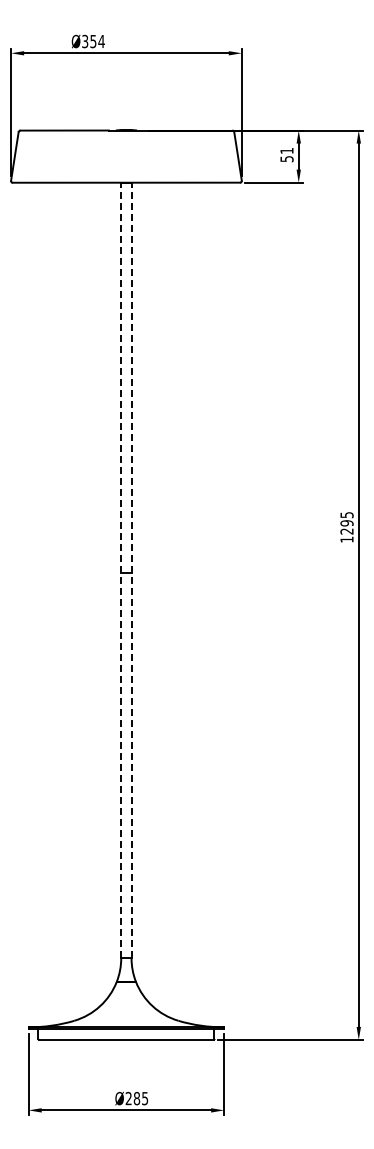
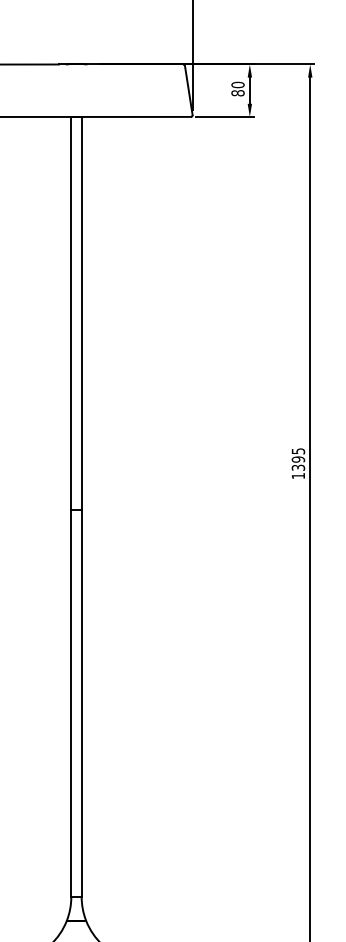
text: (286, 154) -> (237, 88), 51 -> 80
text: (347, 531) -> (298, 467), 1295 -> 1395
line: (121, 570) -> (71, 507), dashed -> solid
line: (131, 570) -> (81, 507), dashed -> solid

